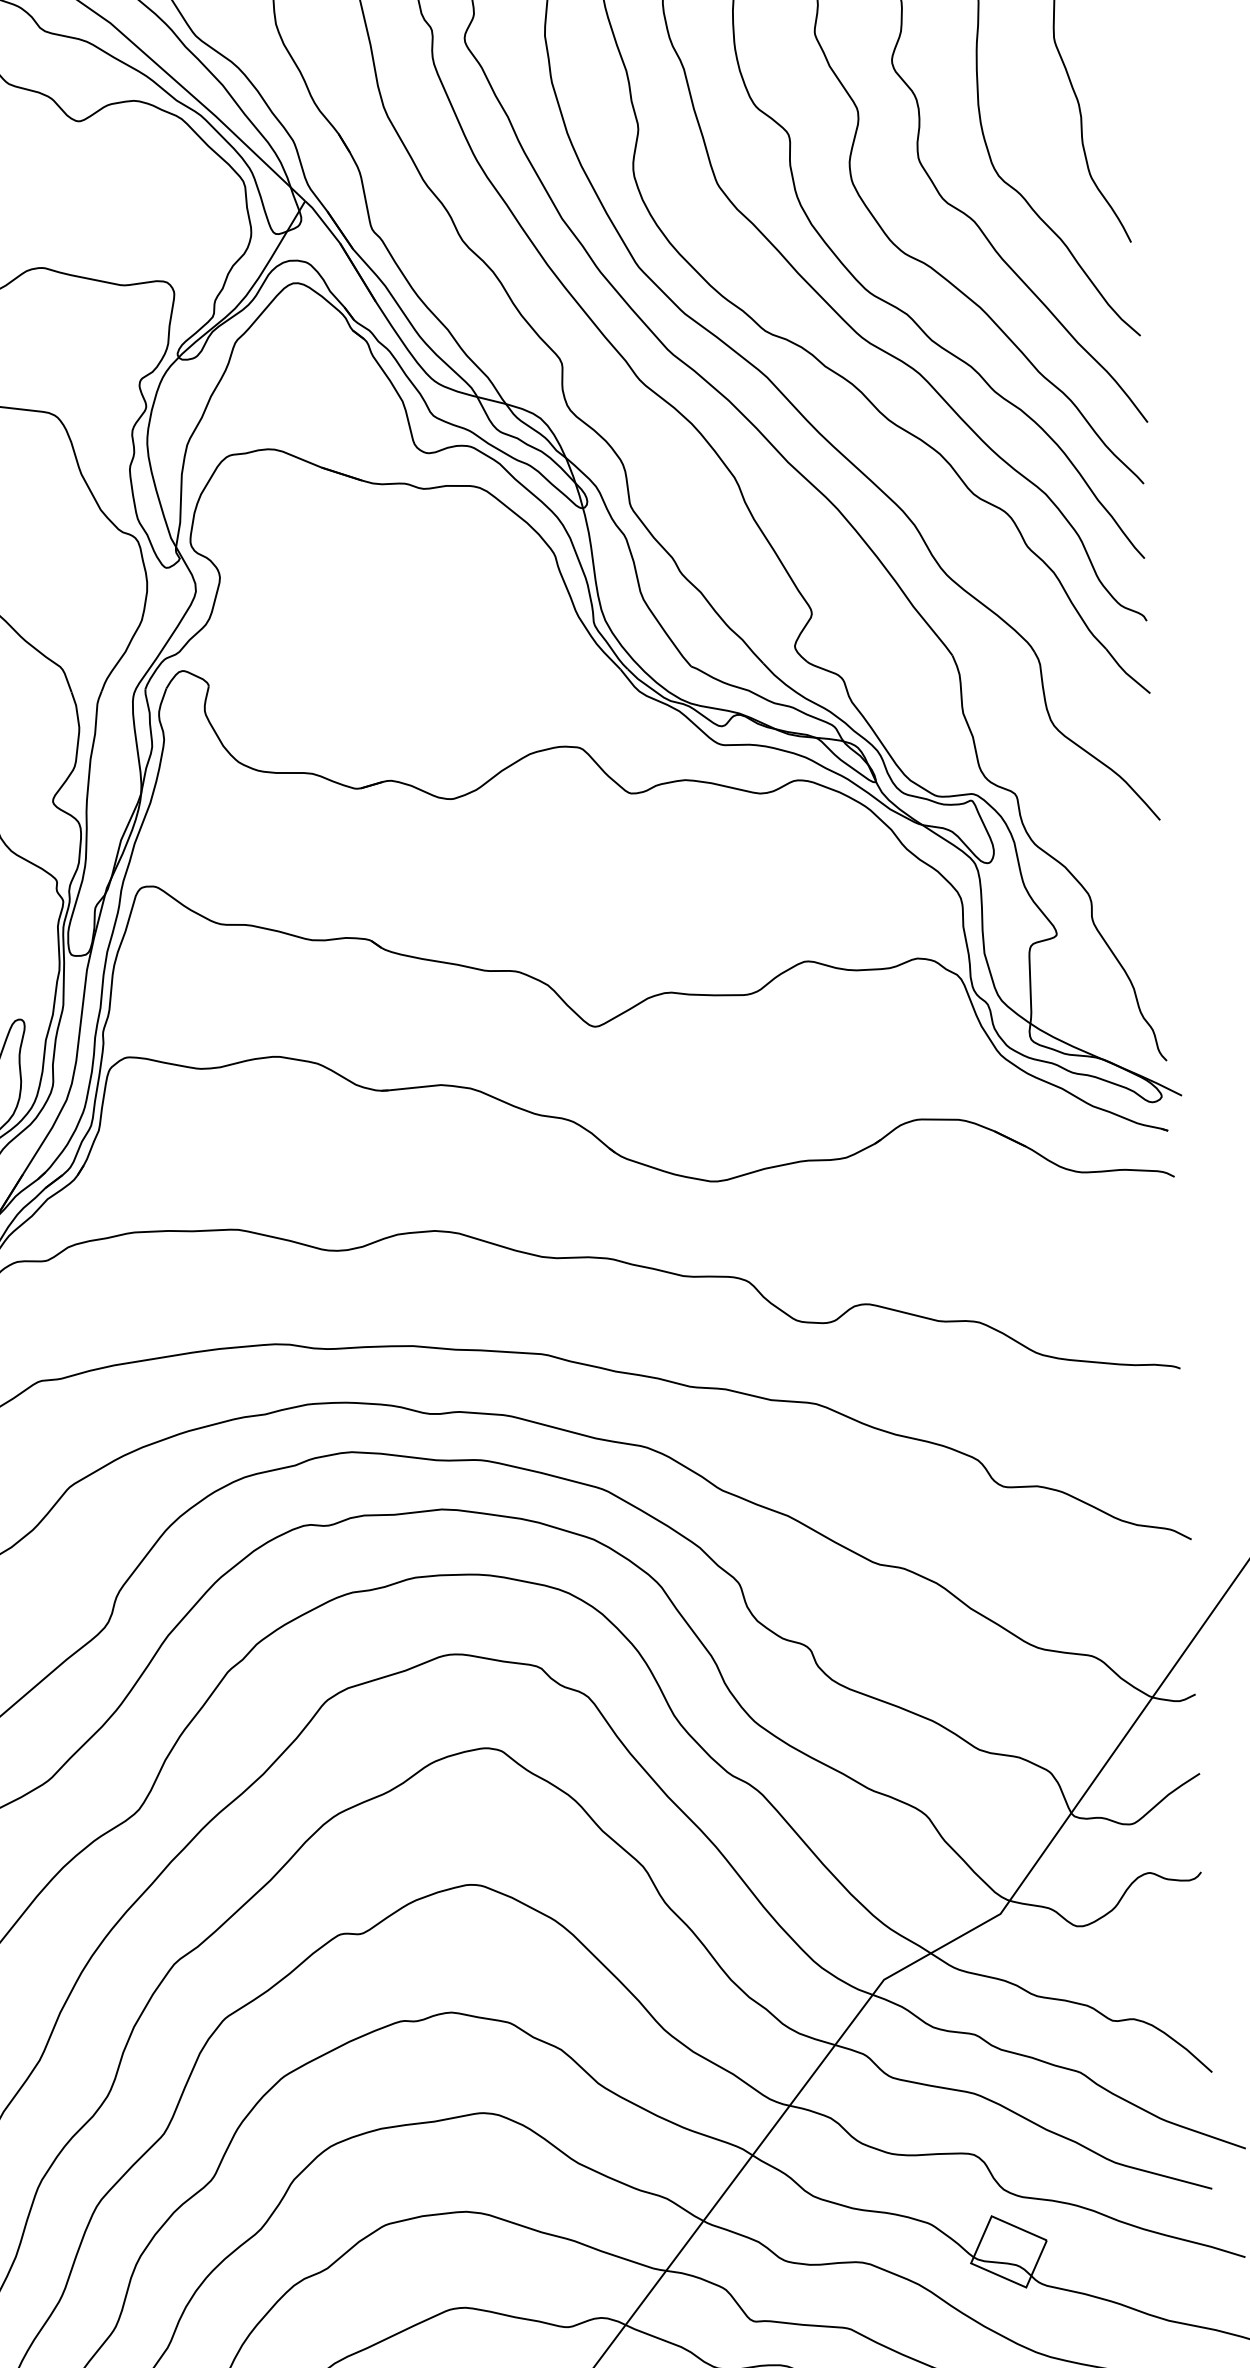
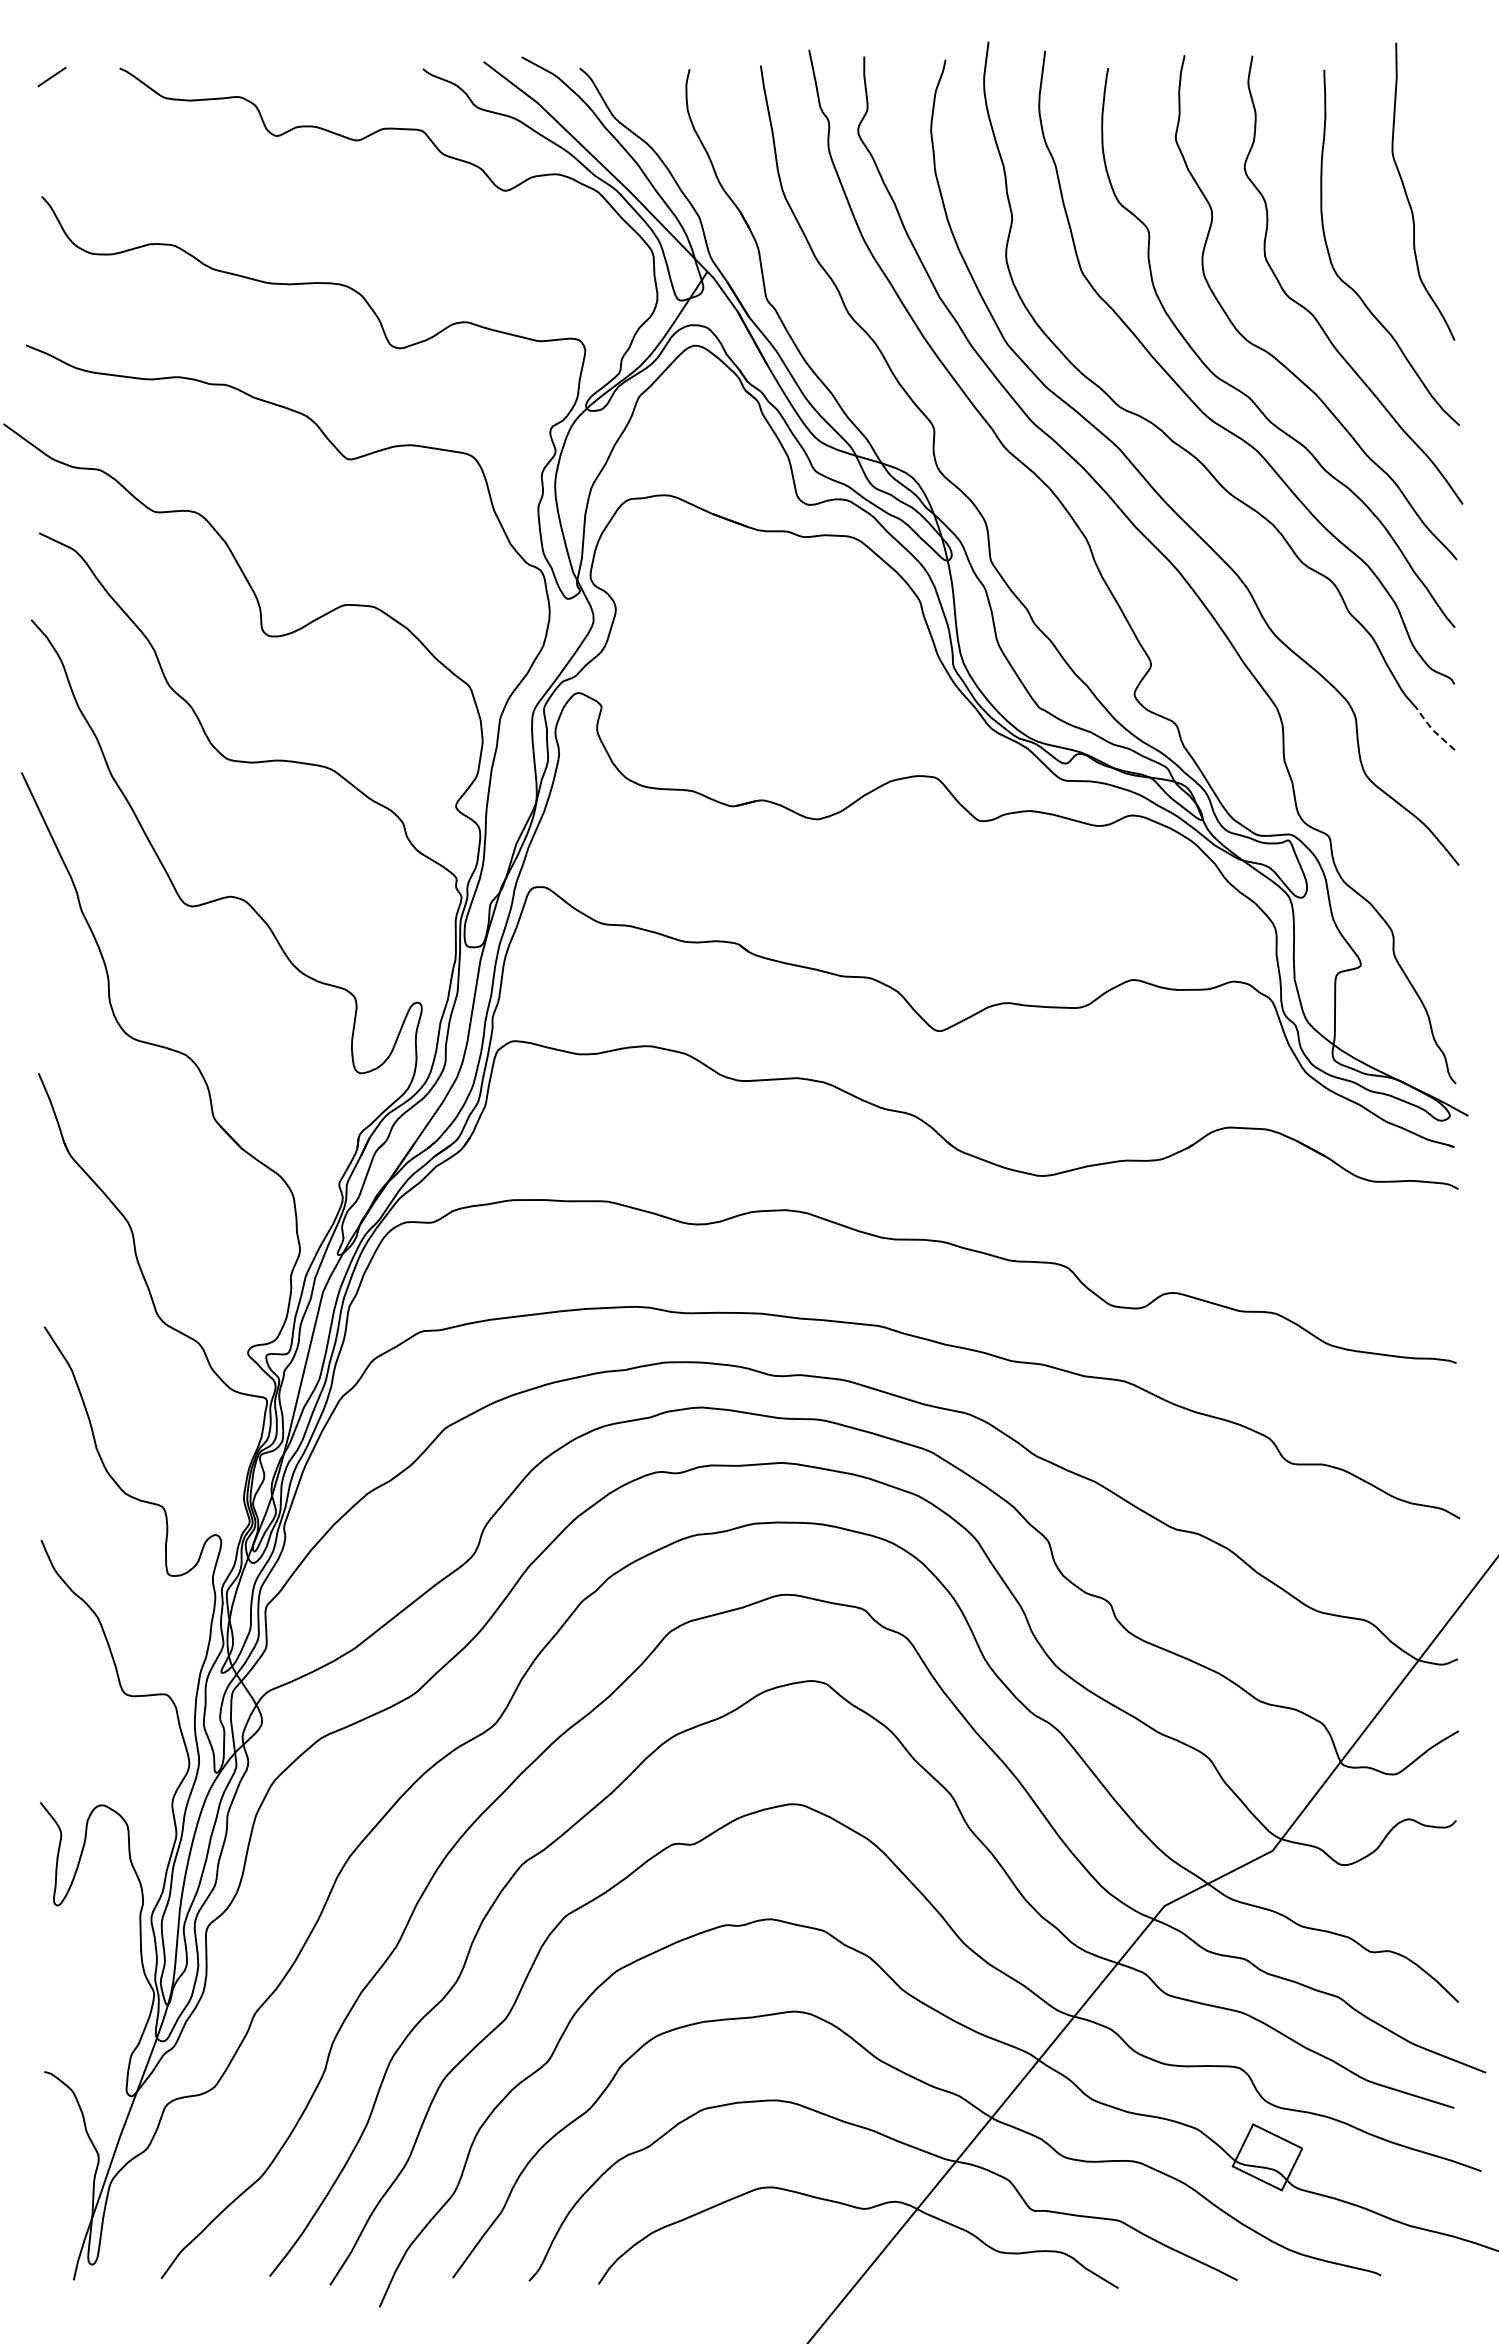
line: (1125, 672) -> (1433, 730), solid -> dashed

